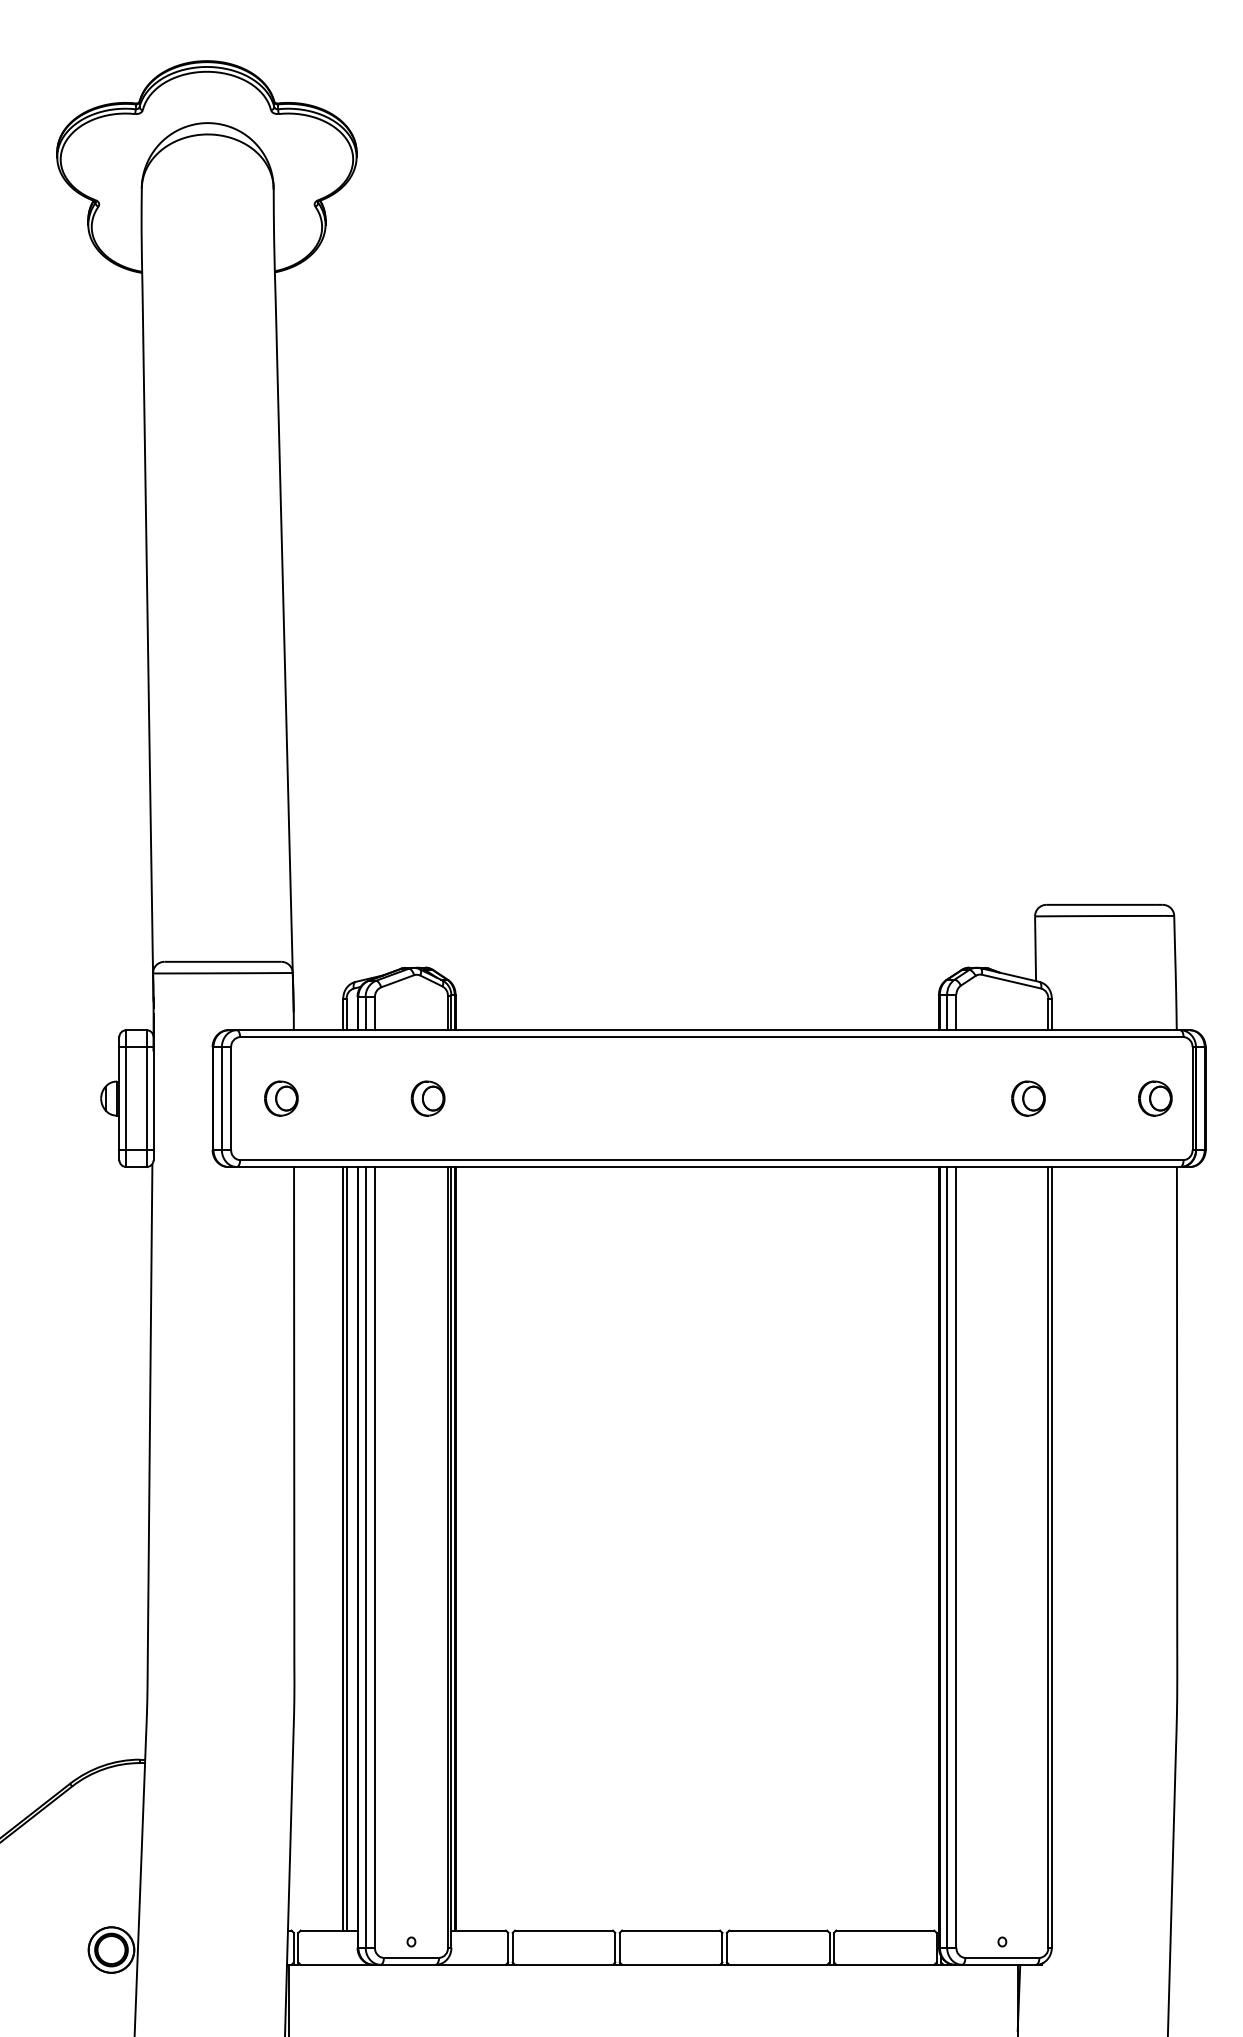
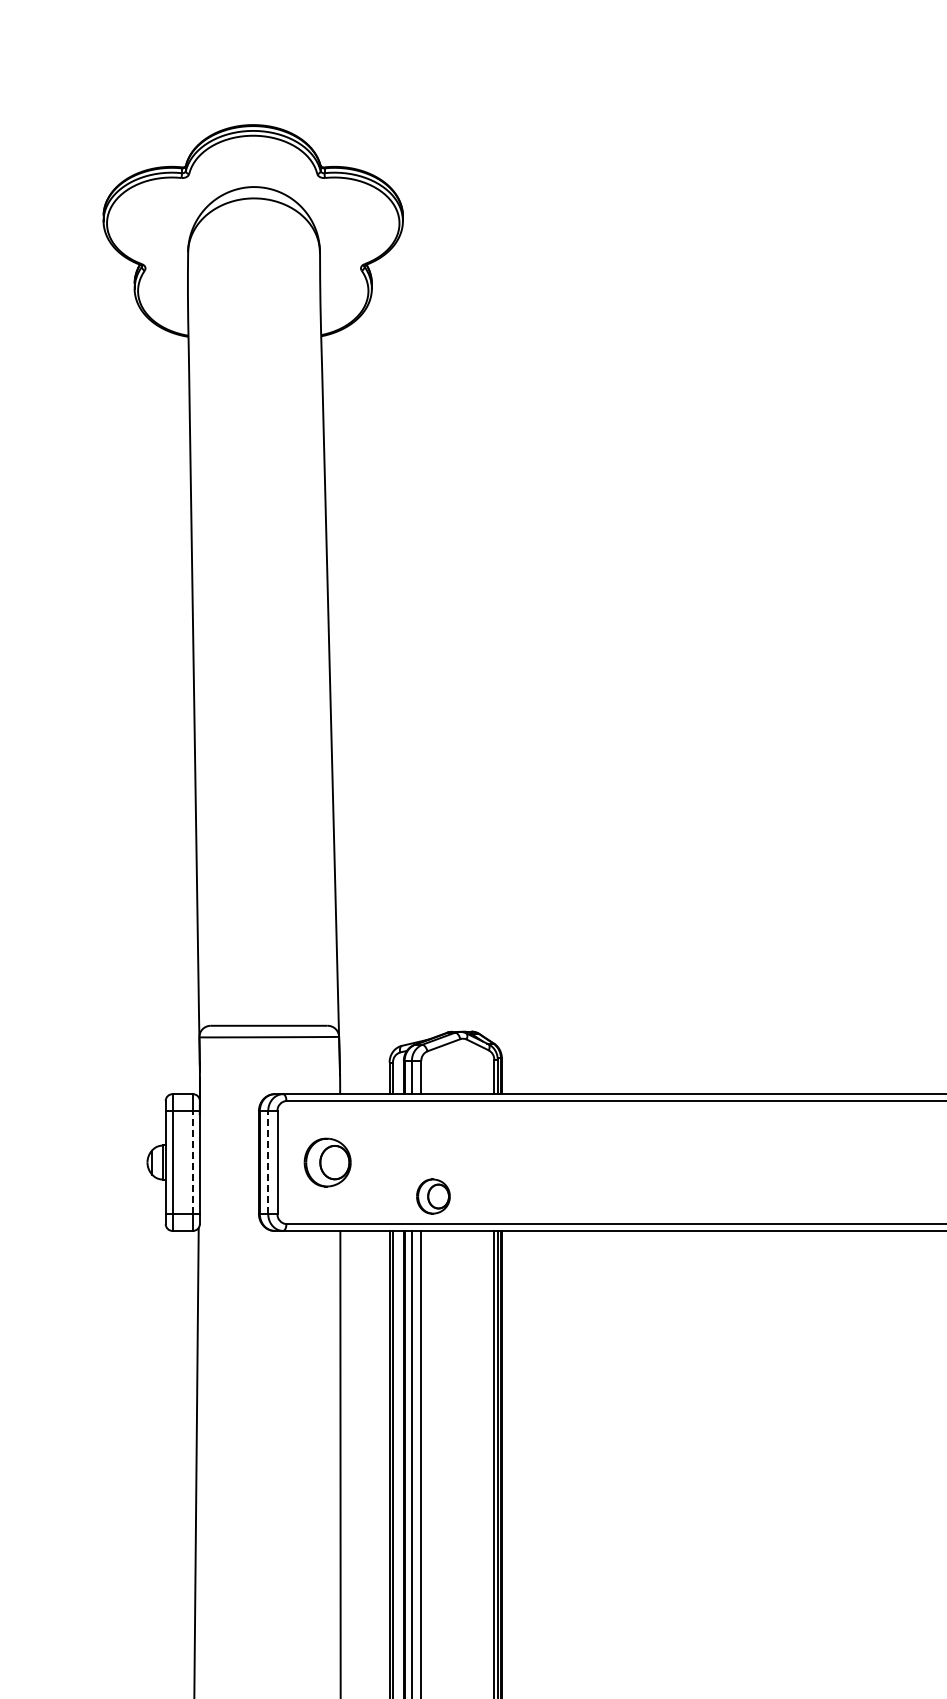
line: (146, 1098) -> (192, 1162), solid -> dashed
line: (221, 1098) -> (267, 1162), solid -> dashed
part: (281, 1098) -> (327, 1162), size x1.4
part: (427, 1098) -> (432, 1196), moved

